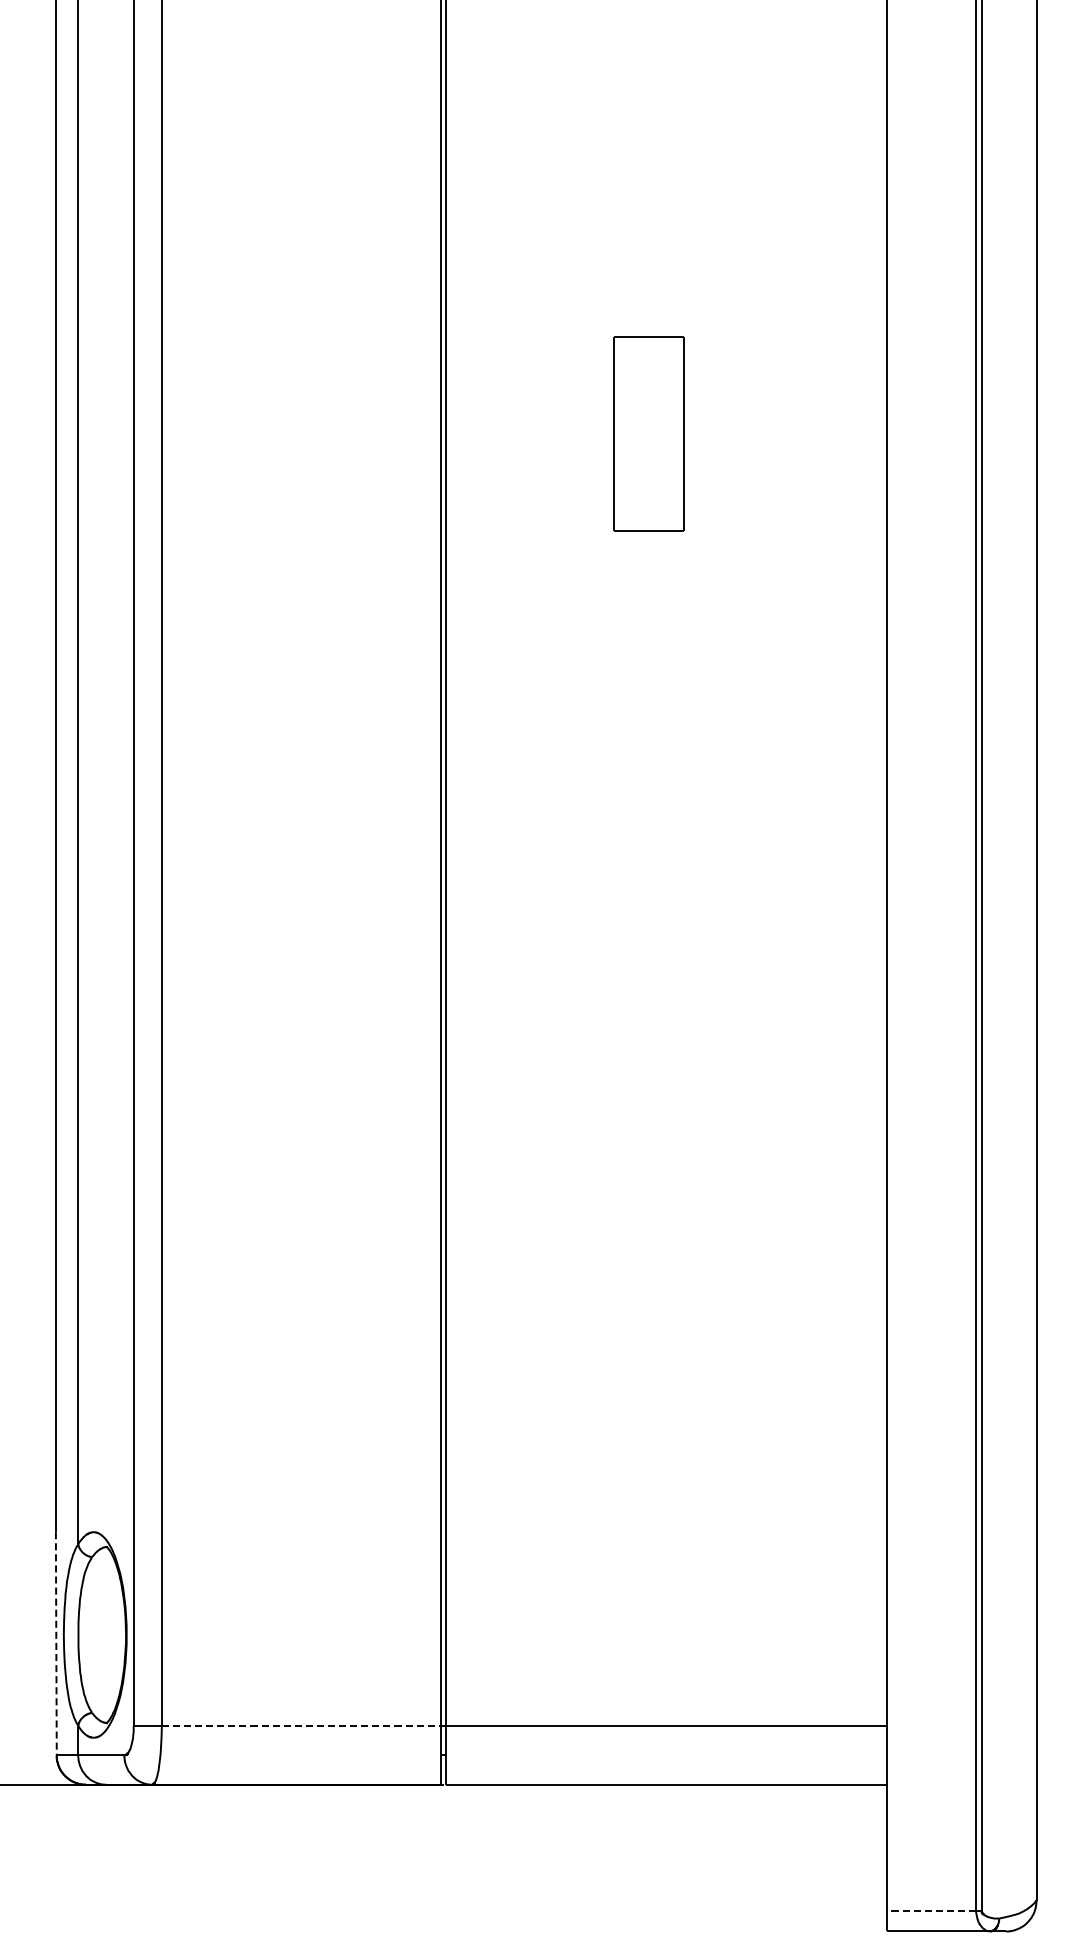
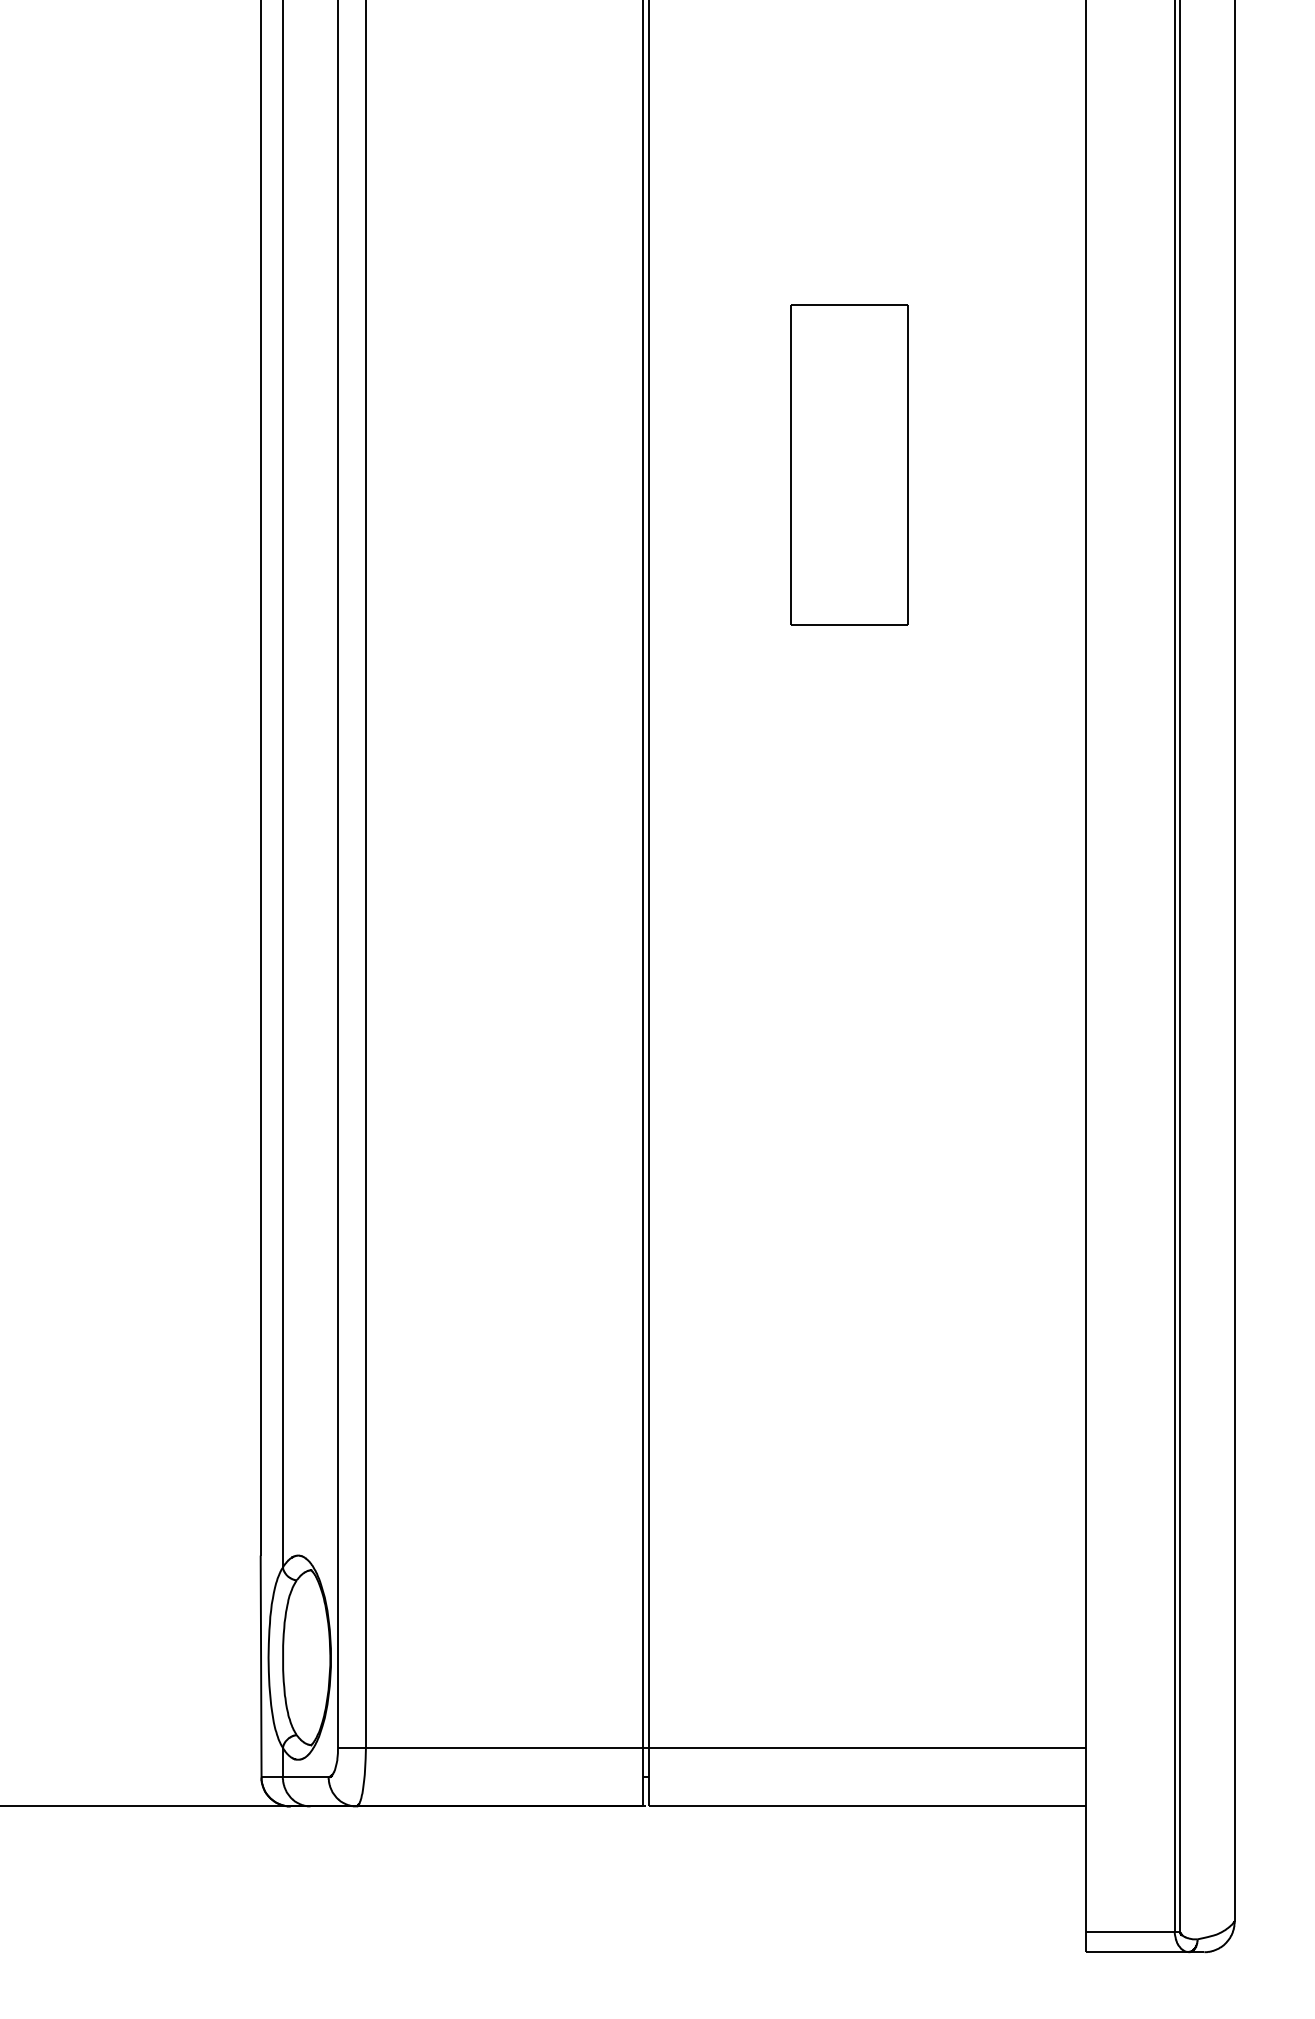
part: (648, 433) -> (849, 464), size x1.67
line: (56, 1643) -> (261, 1666), dashed -> solid
line: (301, 1726) -> (504, 1748), dashed -> solid
line: (930, 1910) -> (1129, 1931), dashed -> solid

